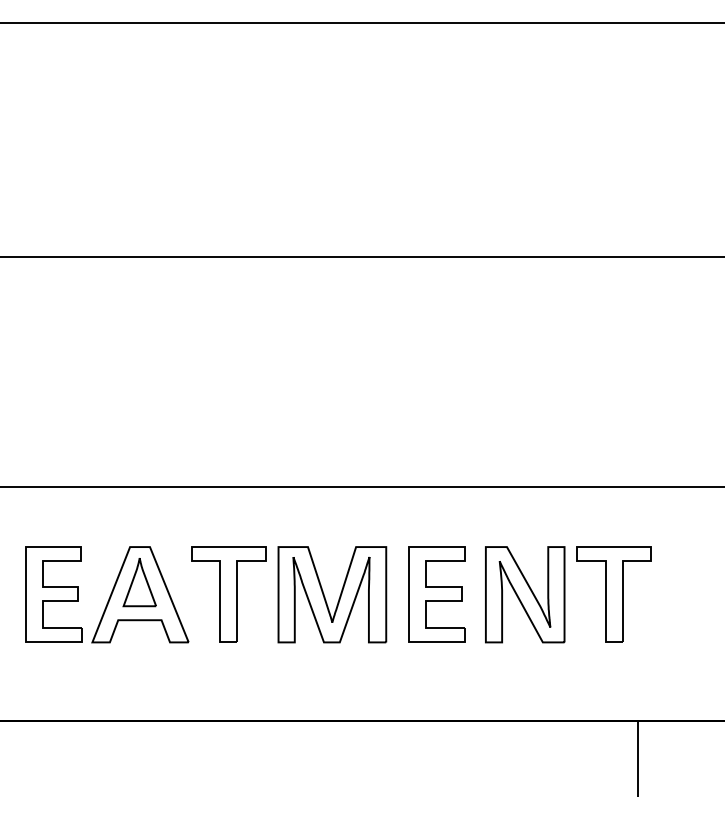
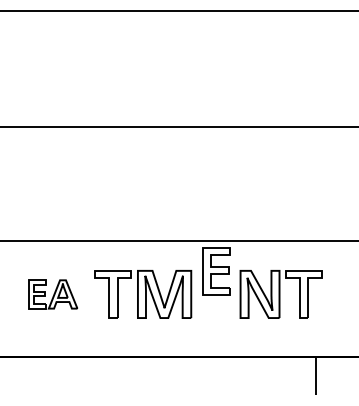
part: (107, 594) -> (53, 294), size x0.6
part: (437, 594) -> (216, 271), moved

